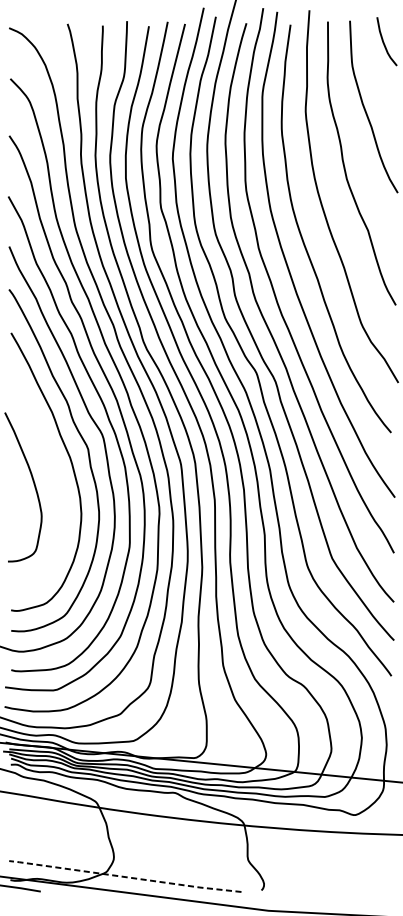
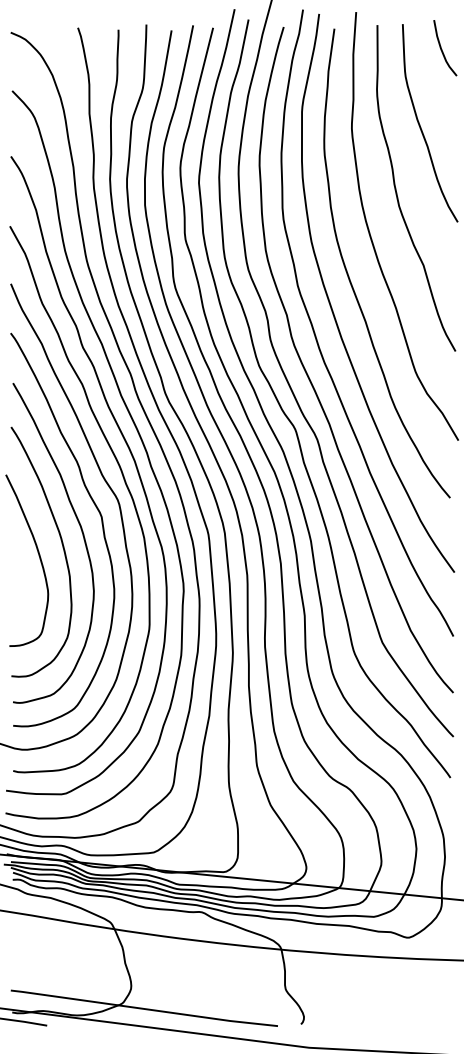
curve: (53, 473) -> (61, 544), added
line: (125, 876) -> (144, 1008), dashed -> solid

